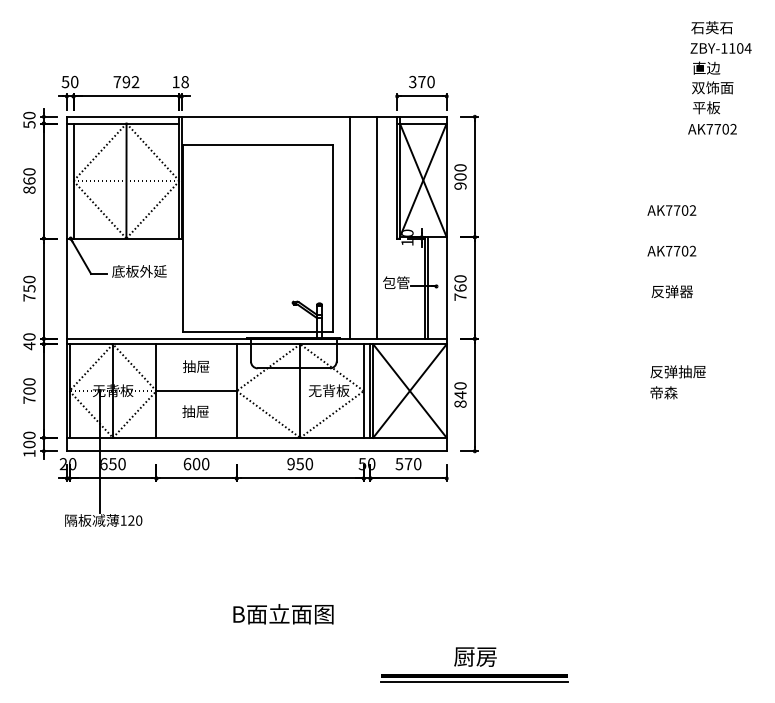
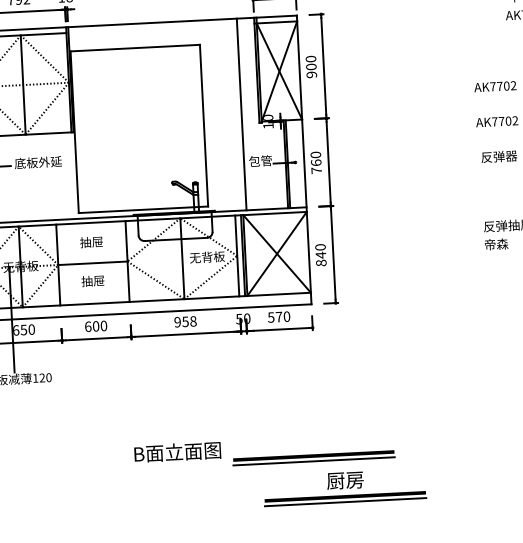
line: (350, 227) -> (218, 115), removed
text: (309, 463) -> (193, 320), 950 -> 958
part: (440, 629) -> (313, 458), added

